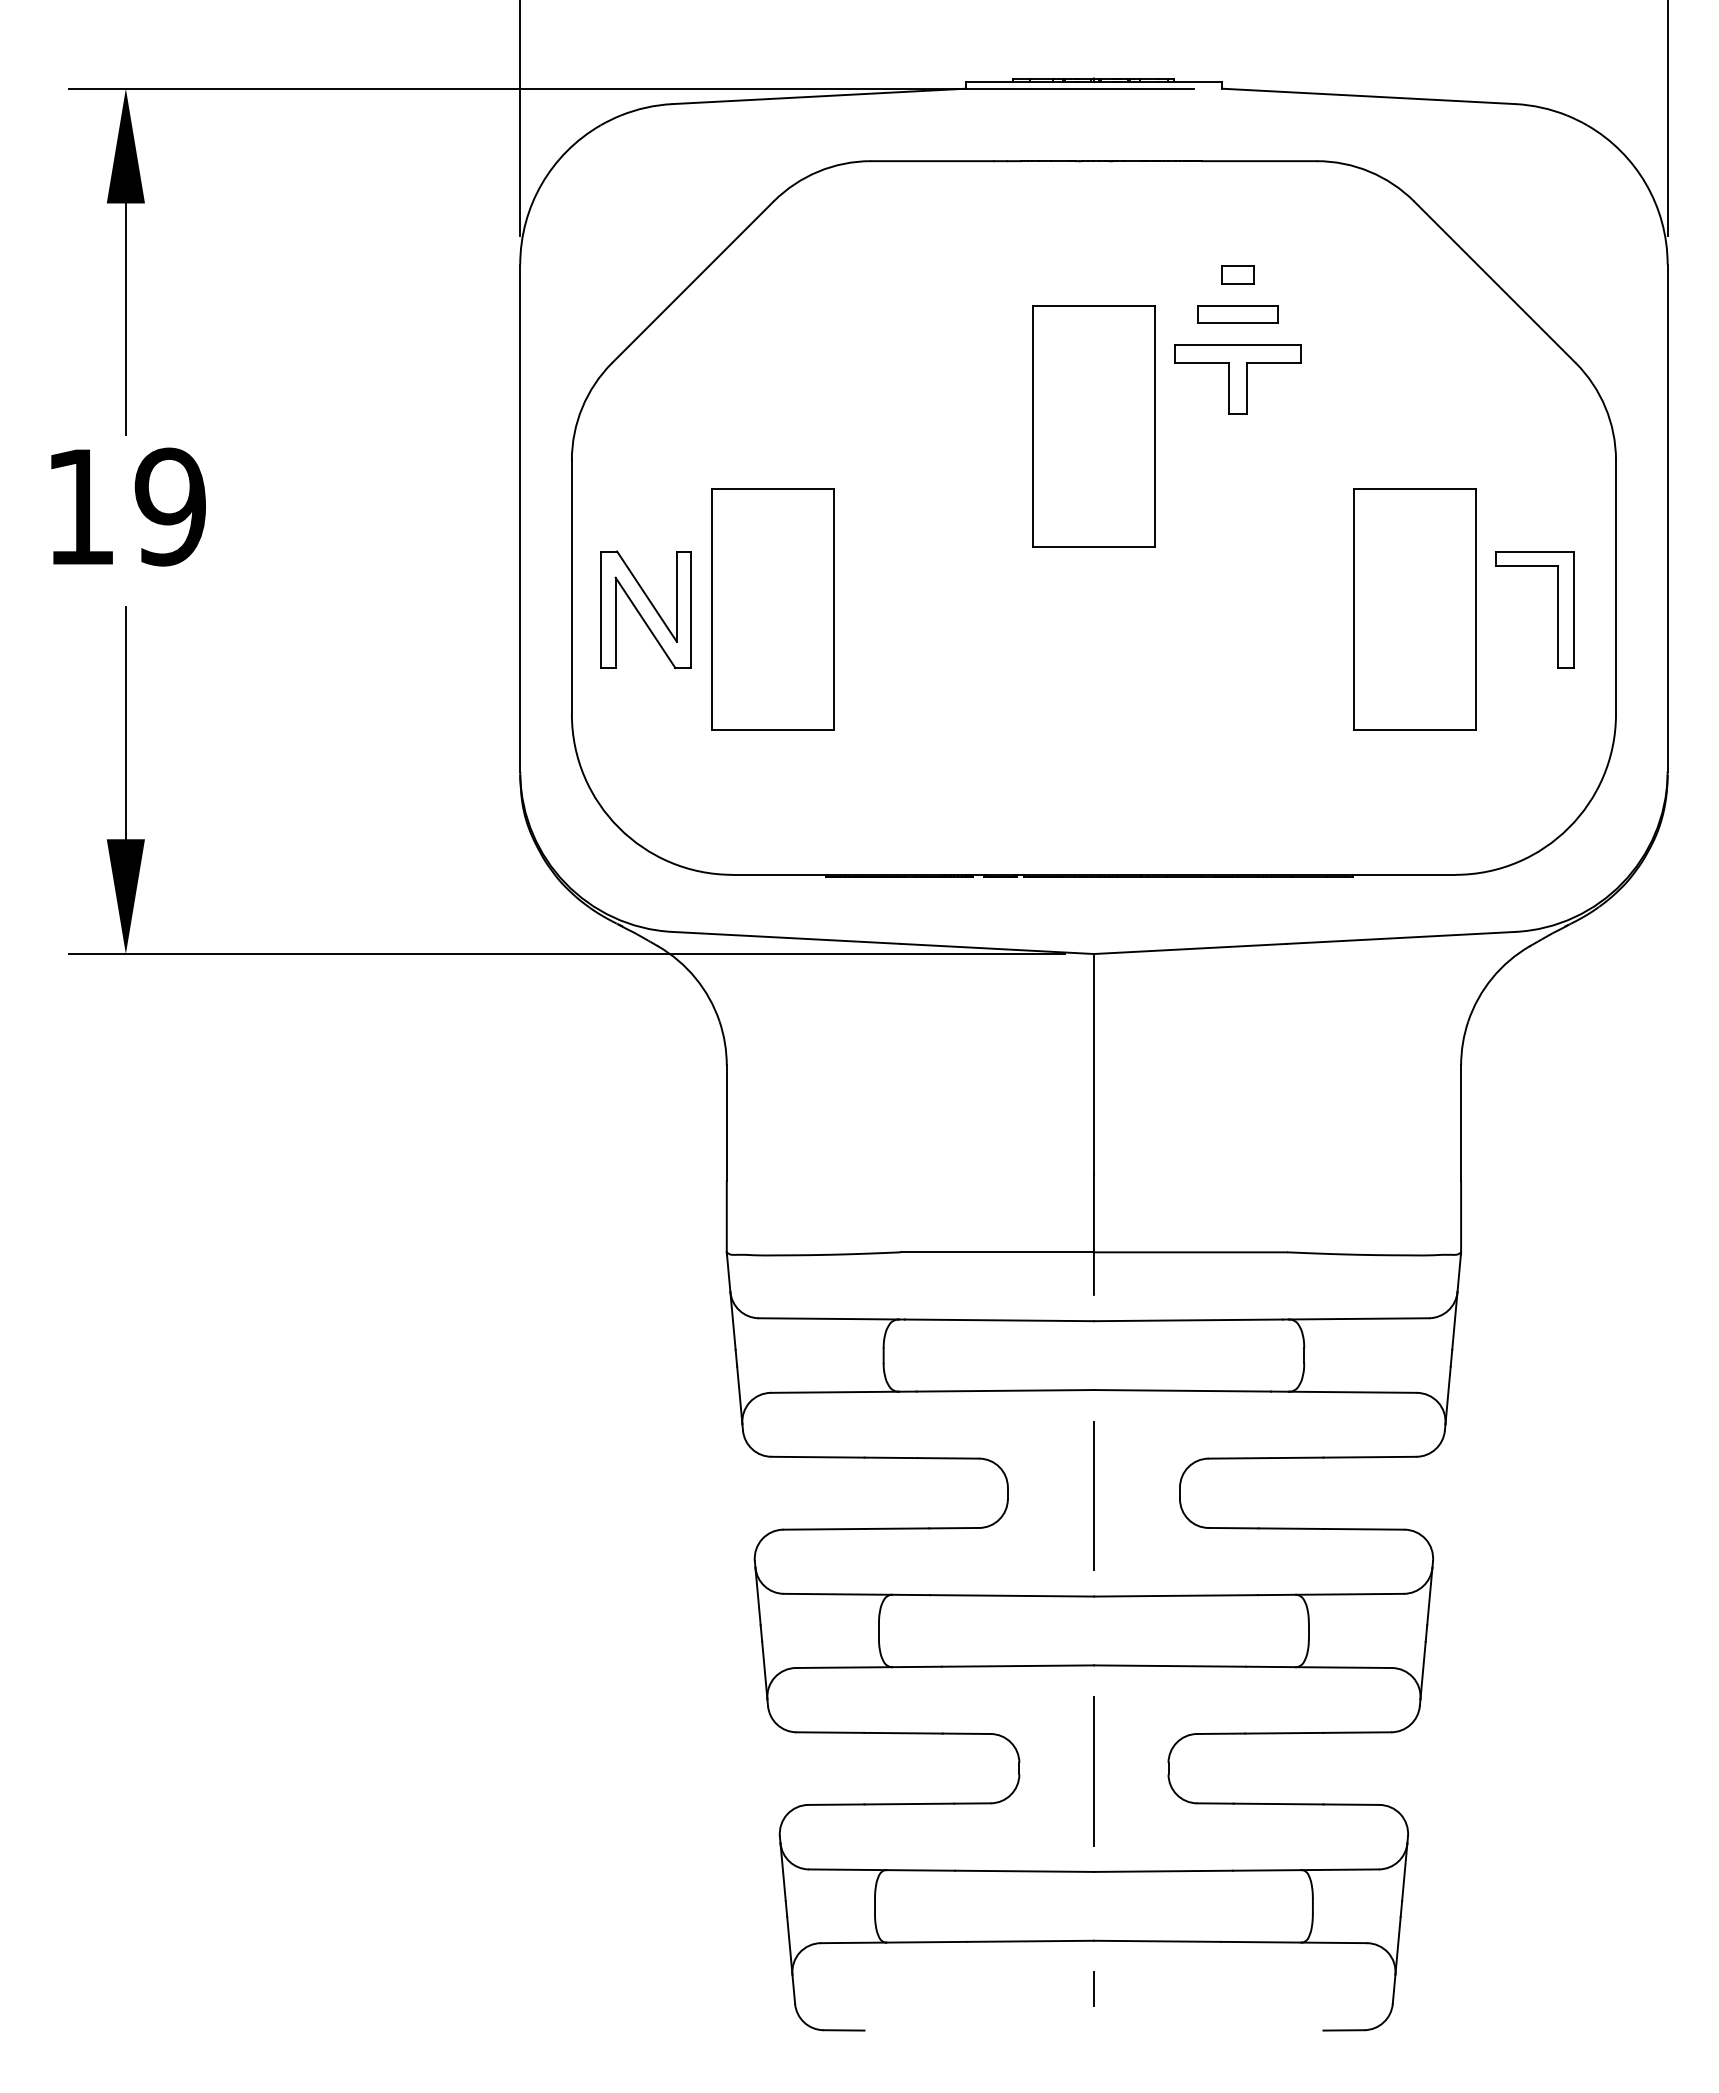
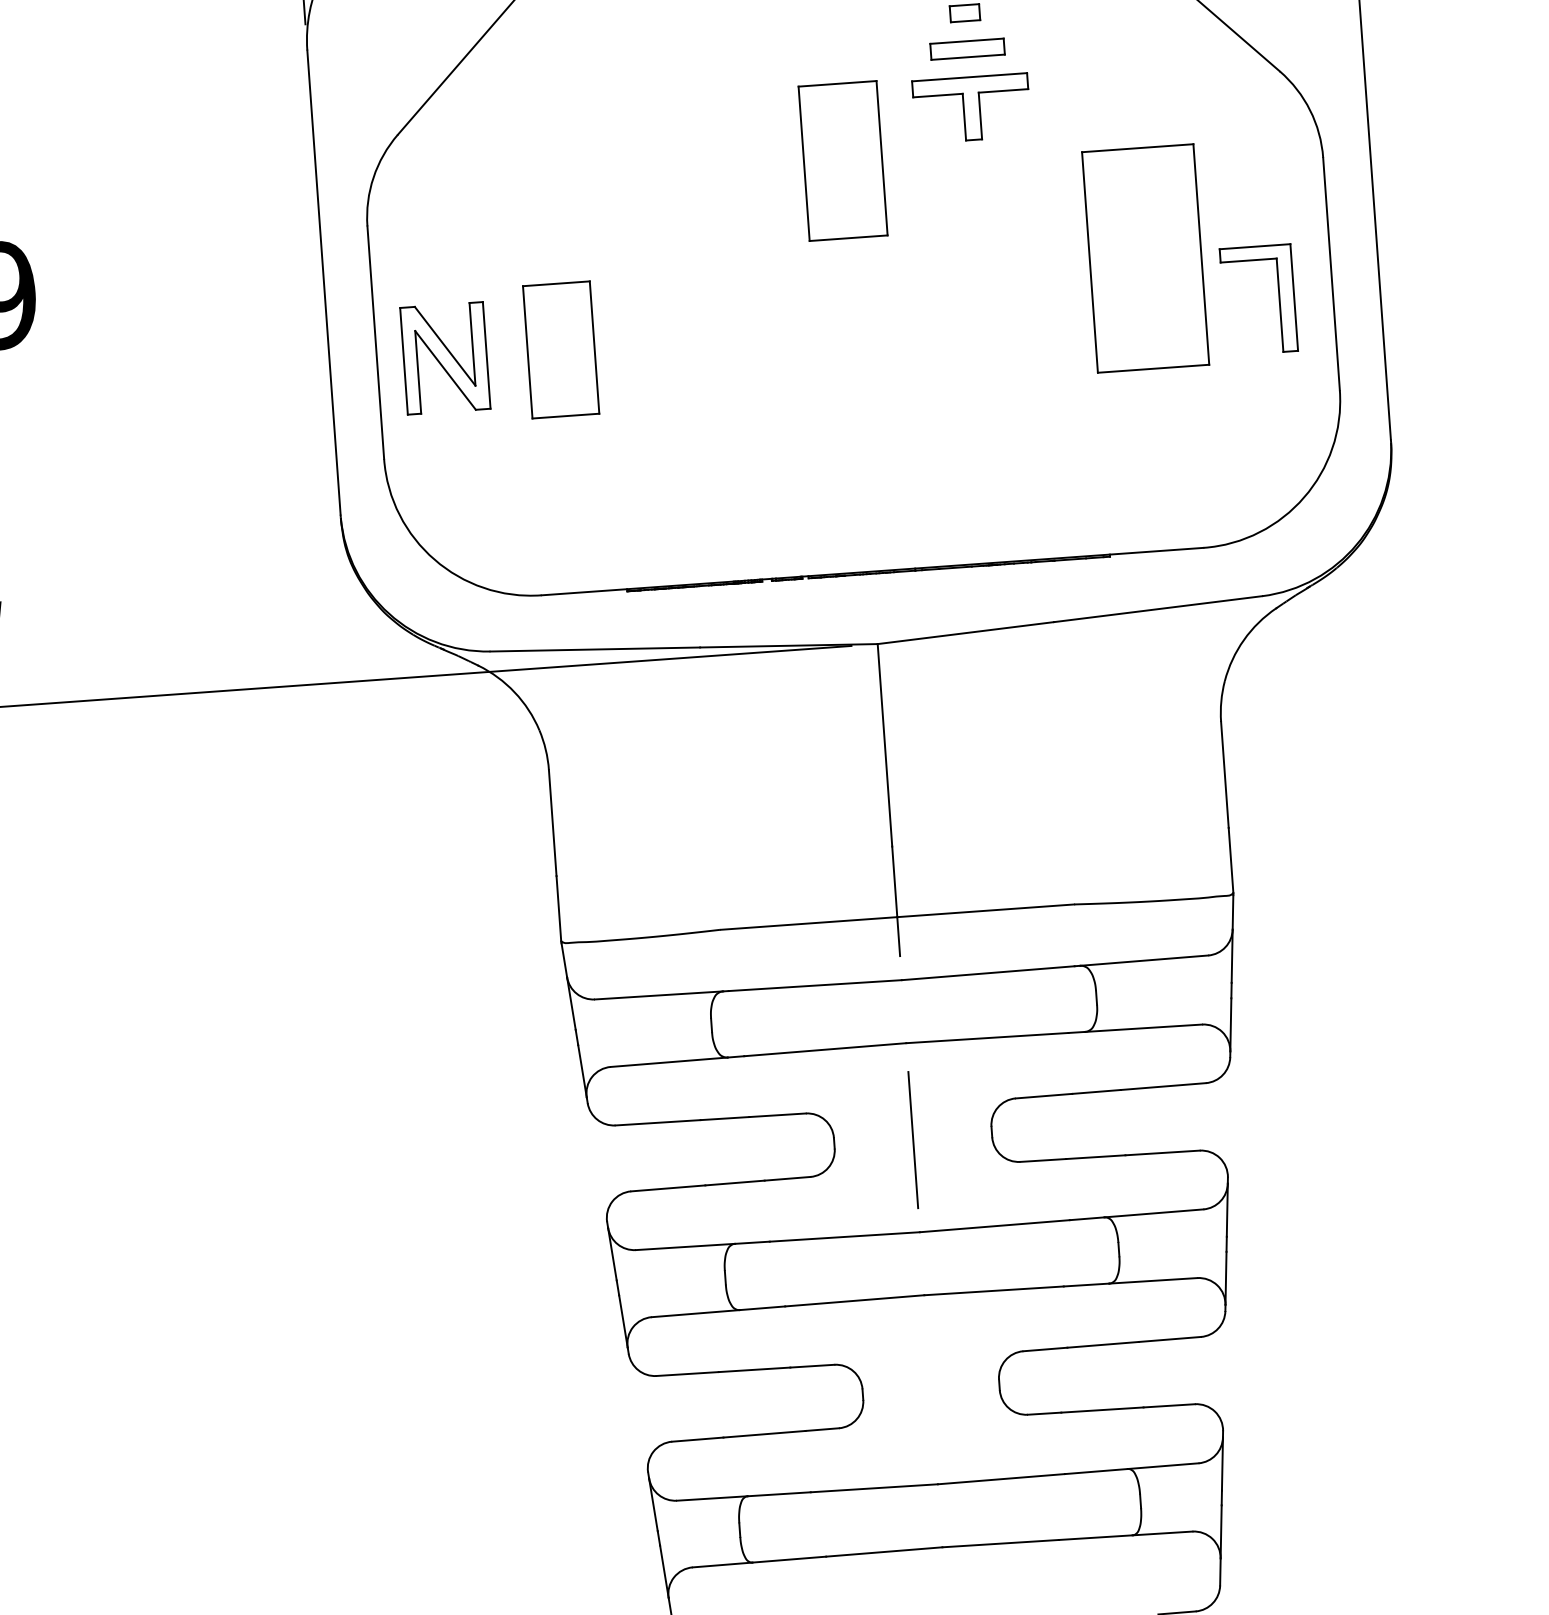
part: (1093, 426) -> (842, 161), size x0.7
part: (772, 609) -> (560, 349), size x0.6
part: (1414, 609) -> (1144, 258), moved
line: (1093, 1771) -> (930, 1392), removed
line: (1093, 1989) -> (945, 1591), removed

